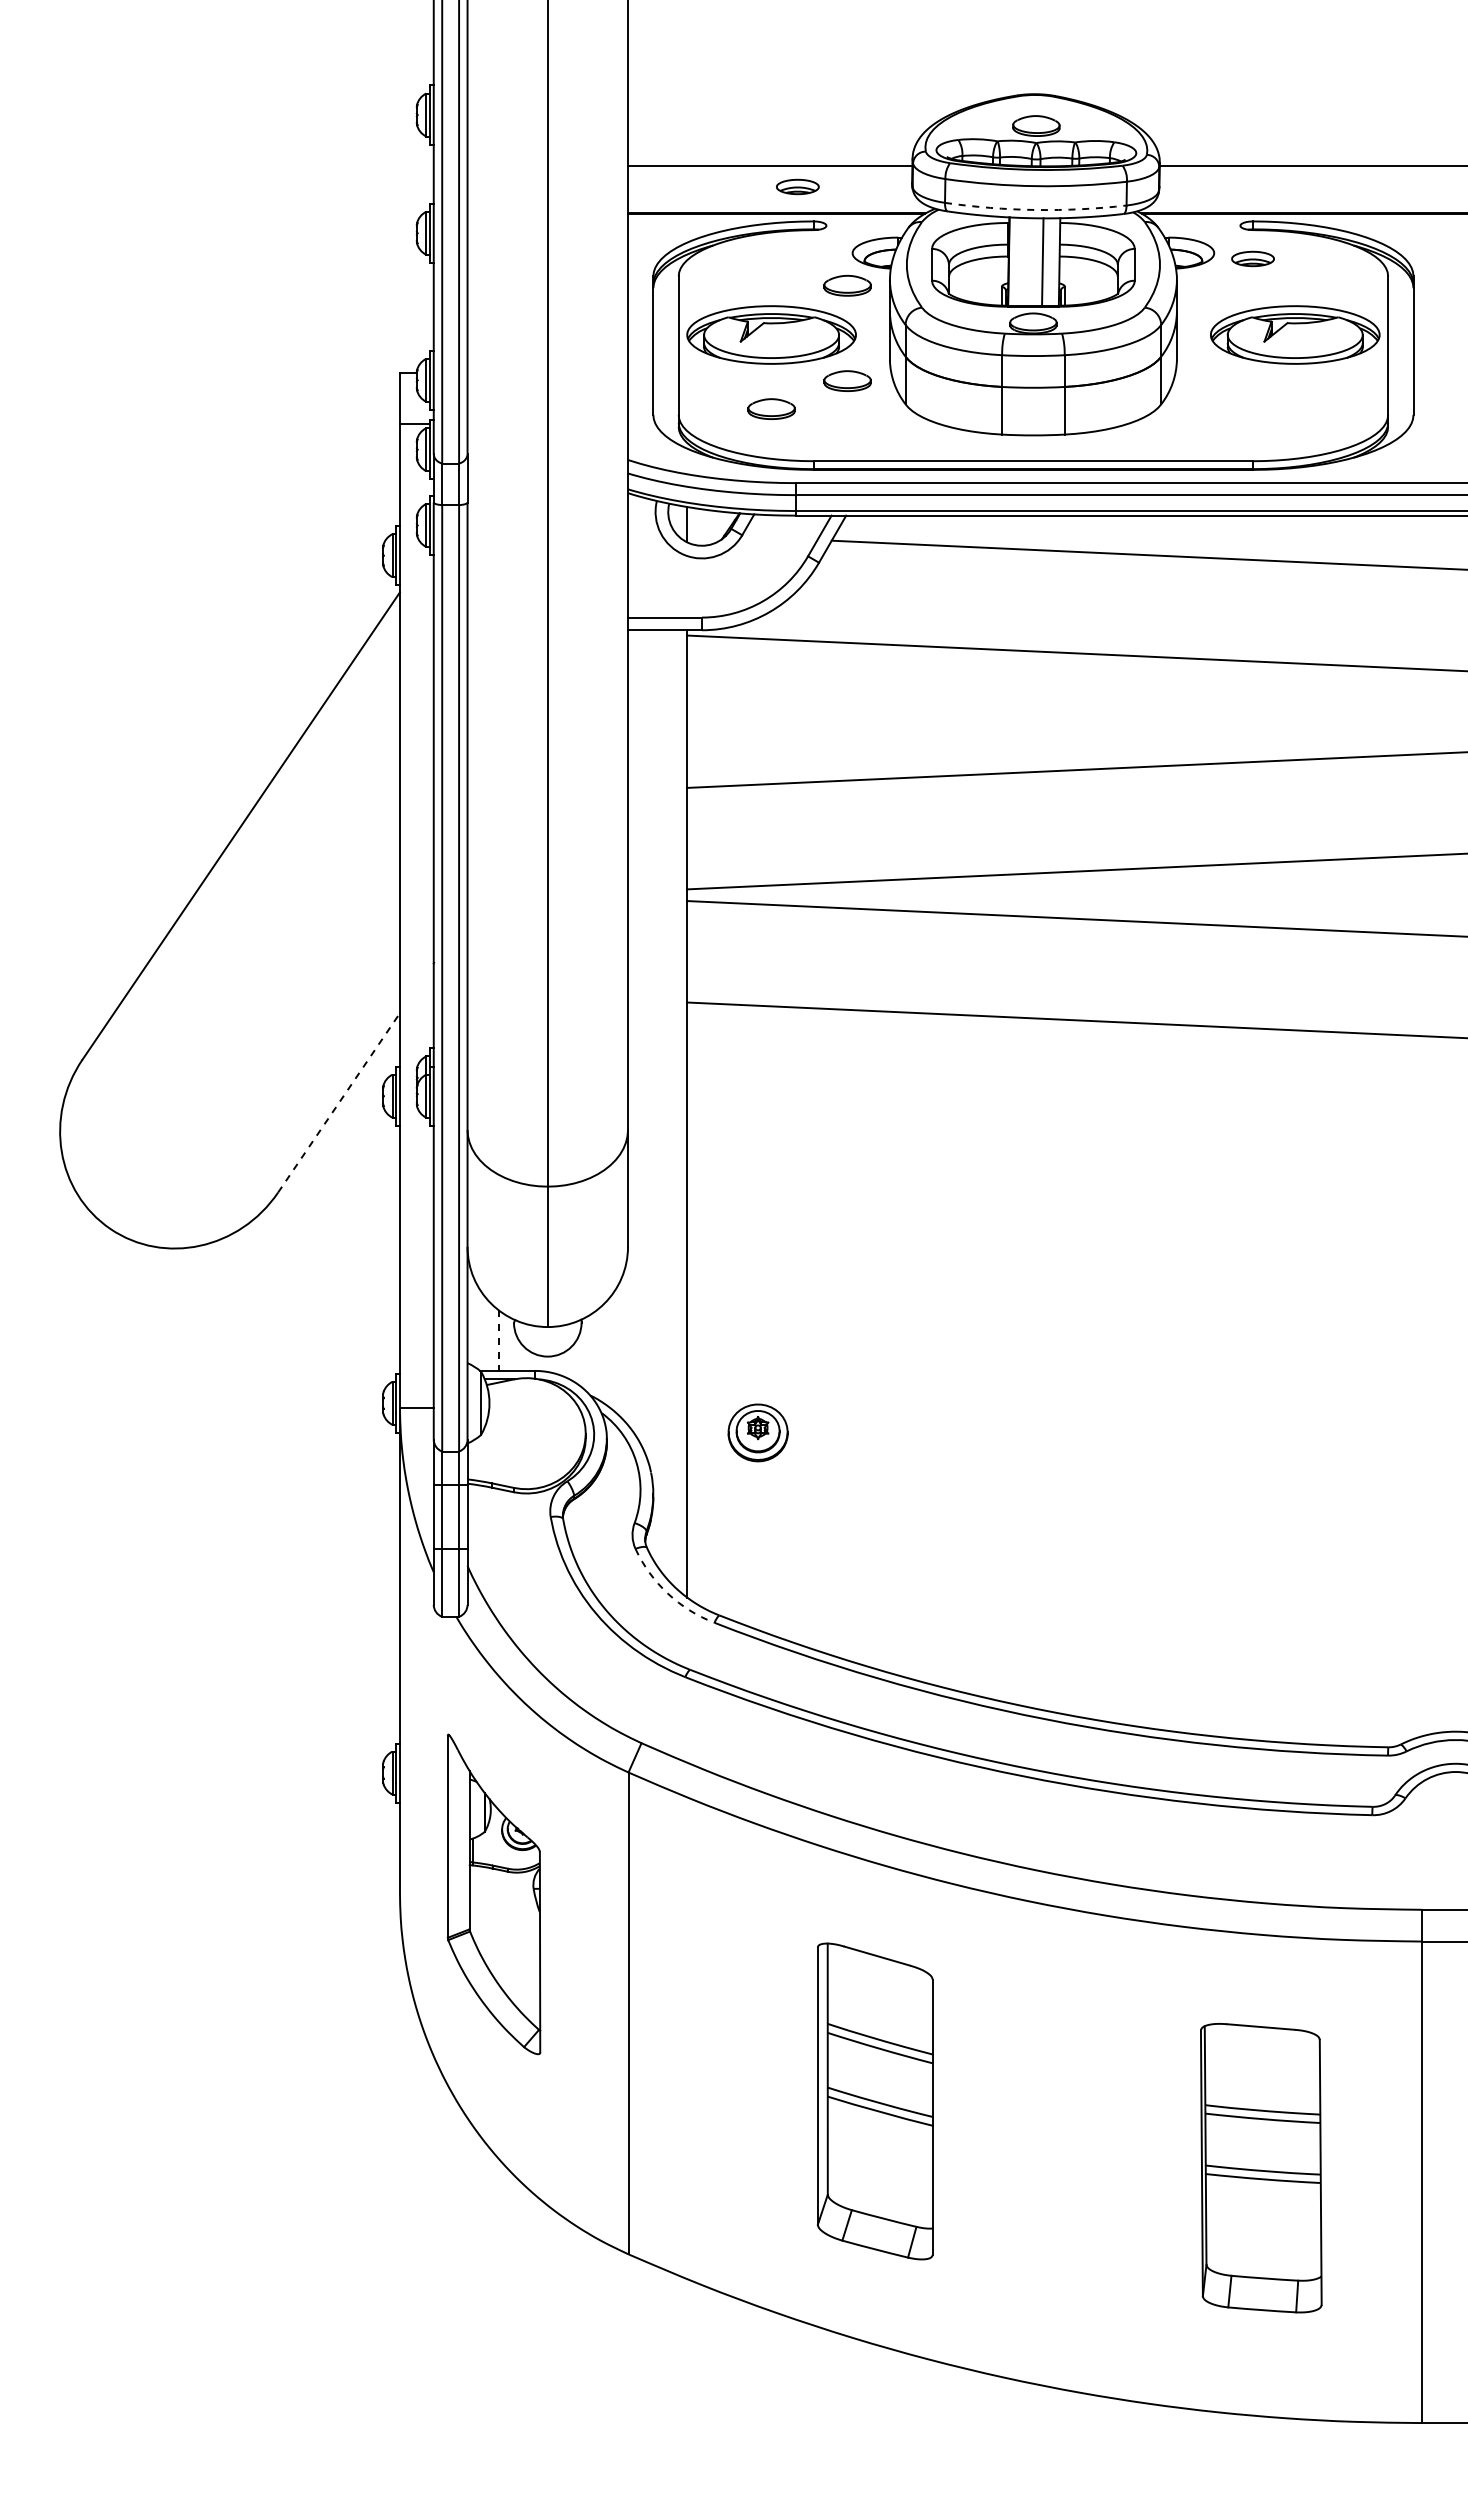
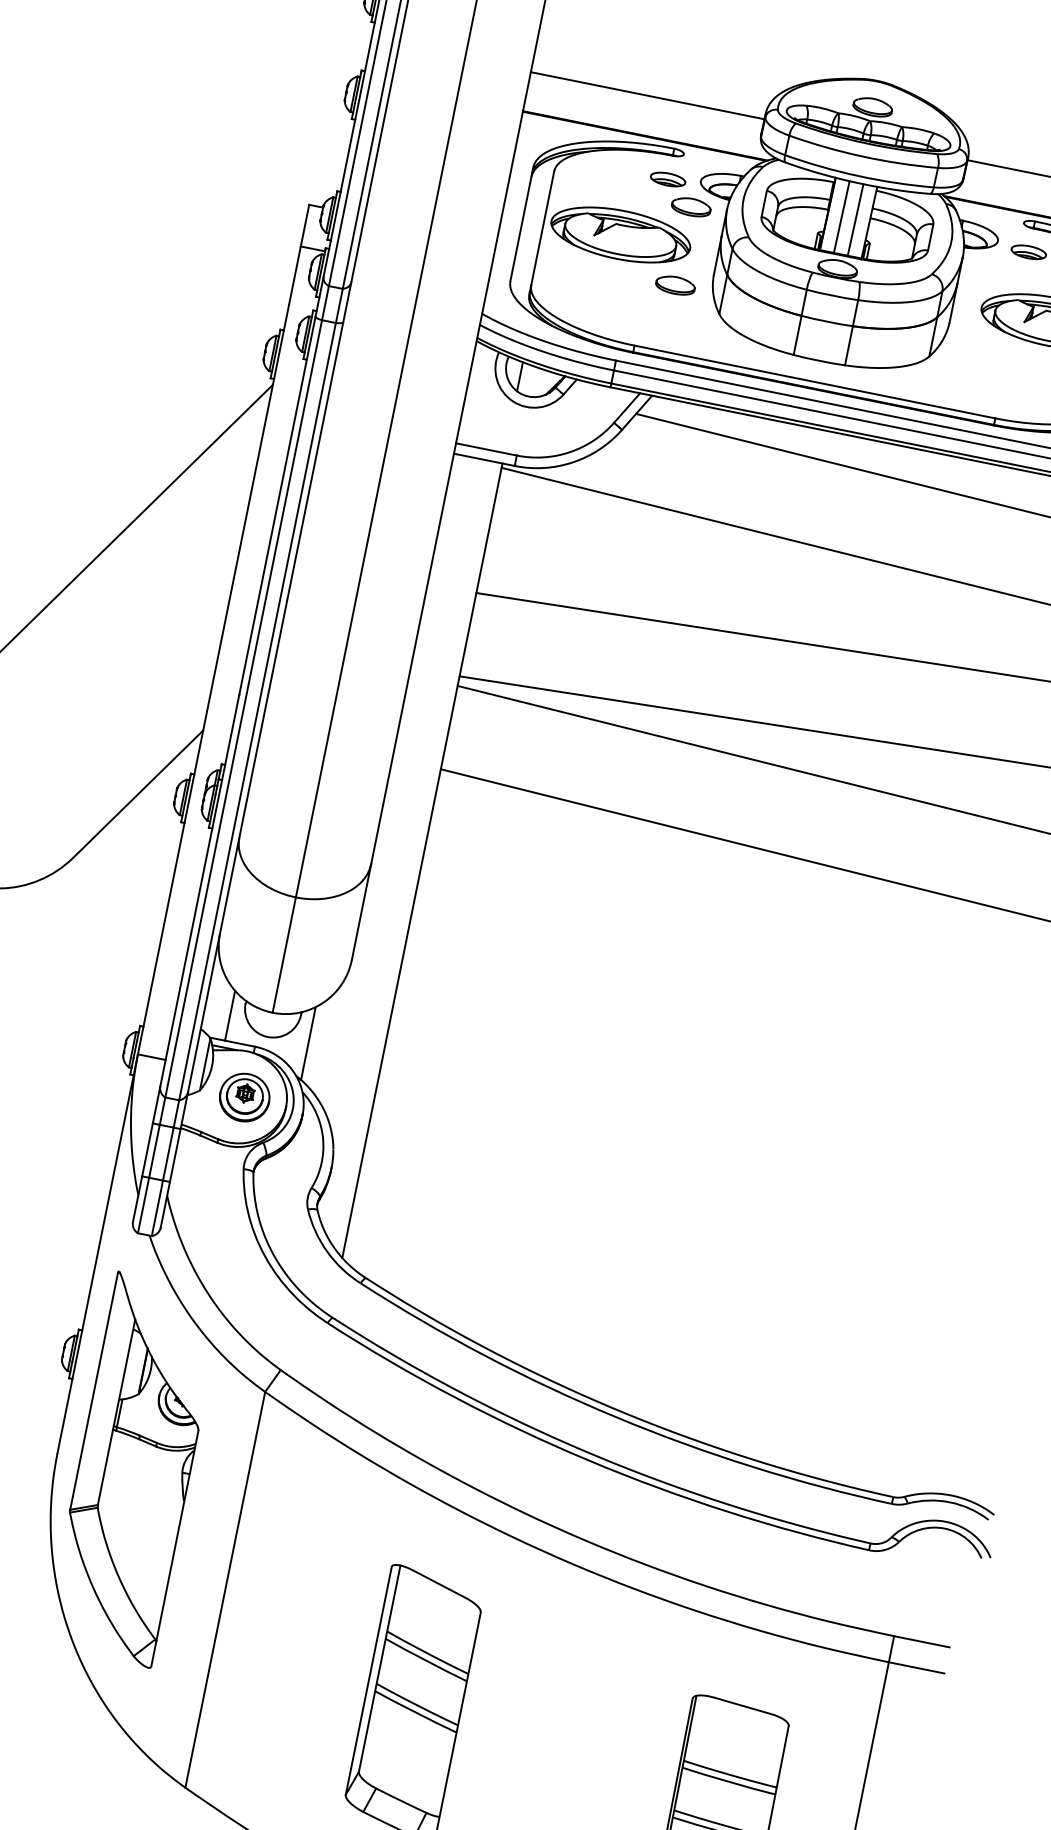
part: (797, 186) -> (667, 179), moved
arc: (1035, 210) -> (858, 176), dashed -> solid
line: (1025, 261) -> (841, 216), added
part: (771, 408) -> (608, 295), removed
line: (339, 1102) -> (138, 793), dashed -> solid
line: (498, 1341) -> (229, 1016), dashed -> solid
line: (596, 1354) -> (308, 1043), added
part: (757, 1432) -> (244, 1097), moved
arc: (667, 1593) -> (326, 1251), dashed -> solid
part: (493, 1894) -> (134, 1469), size x1.43

